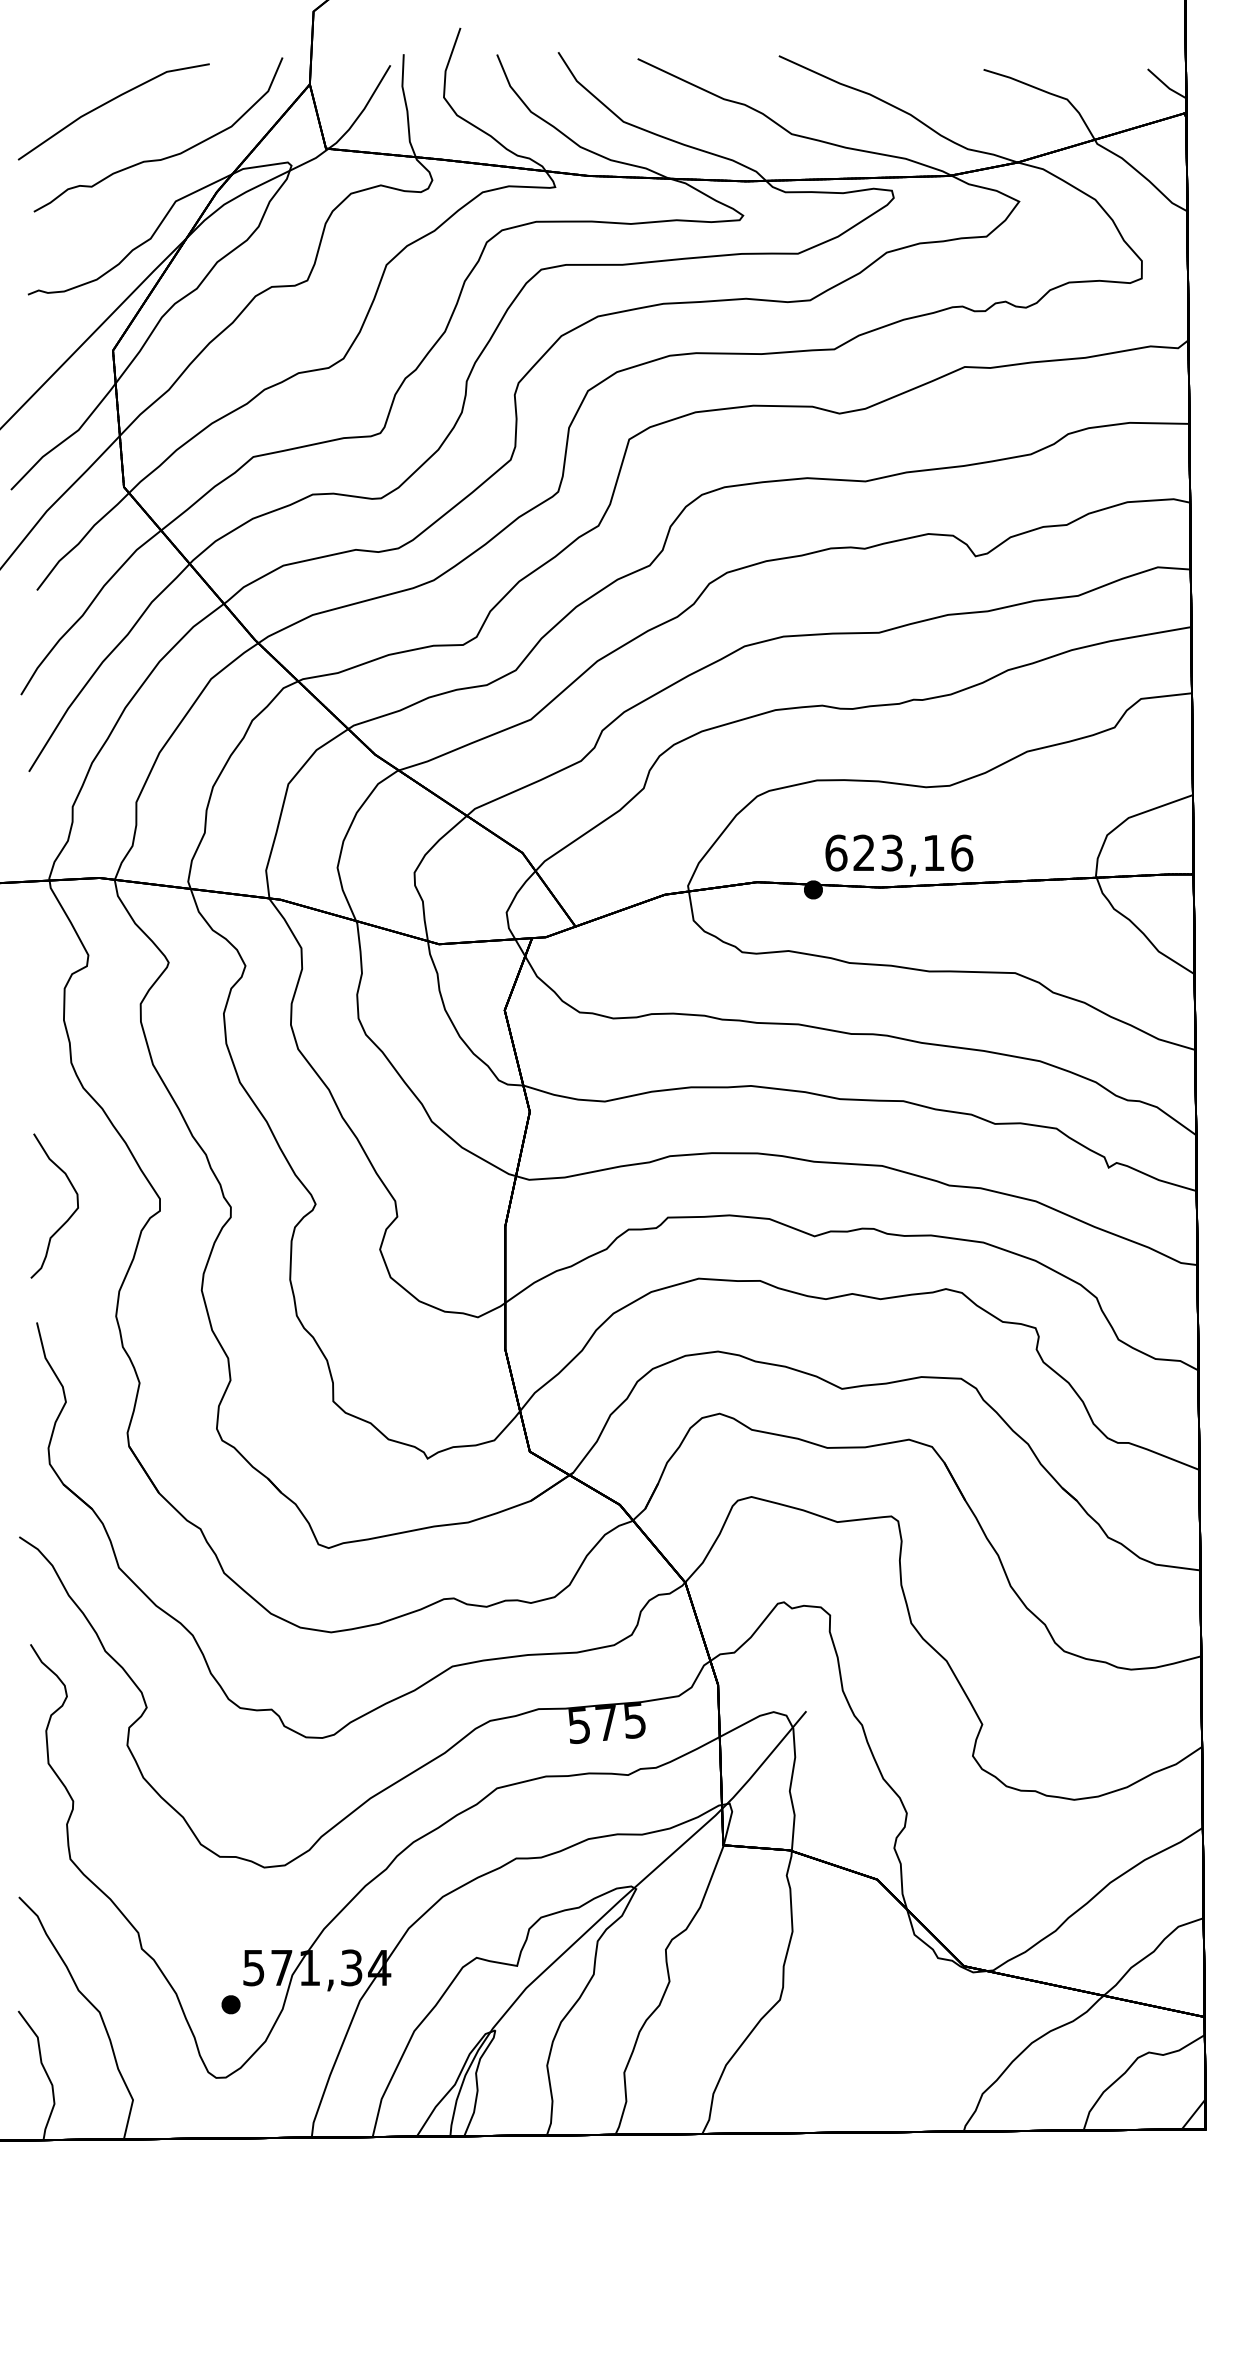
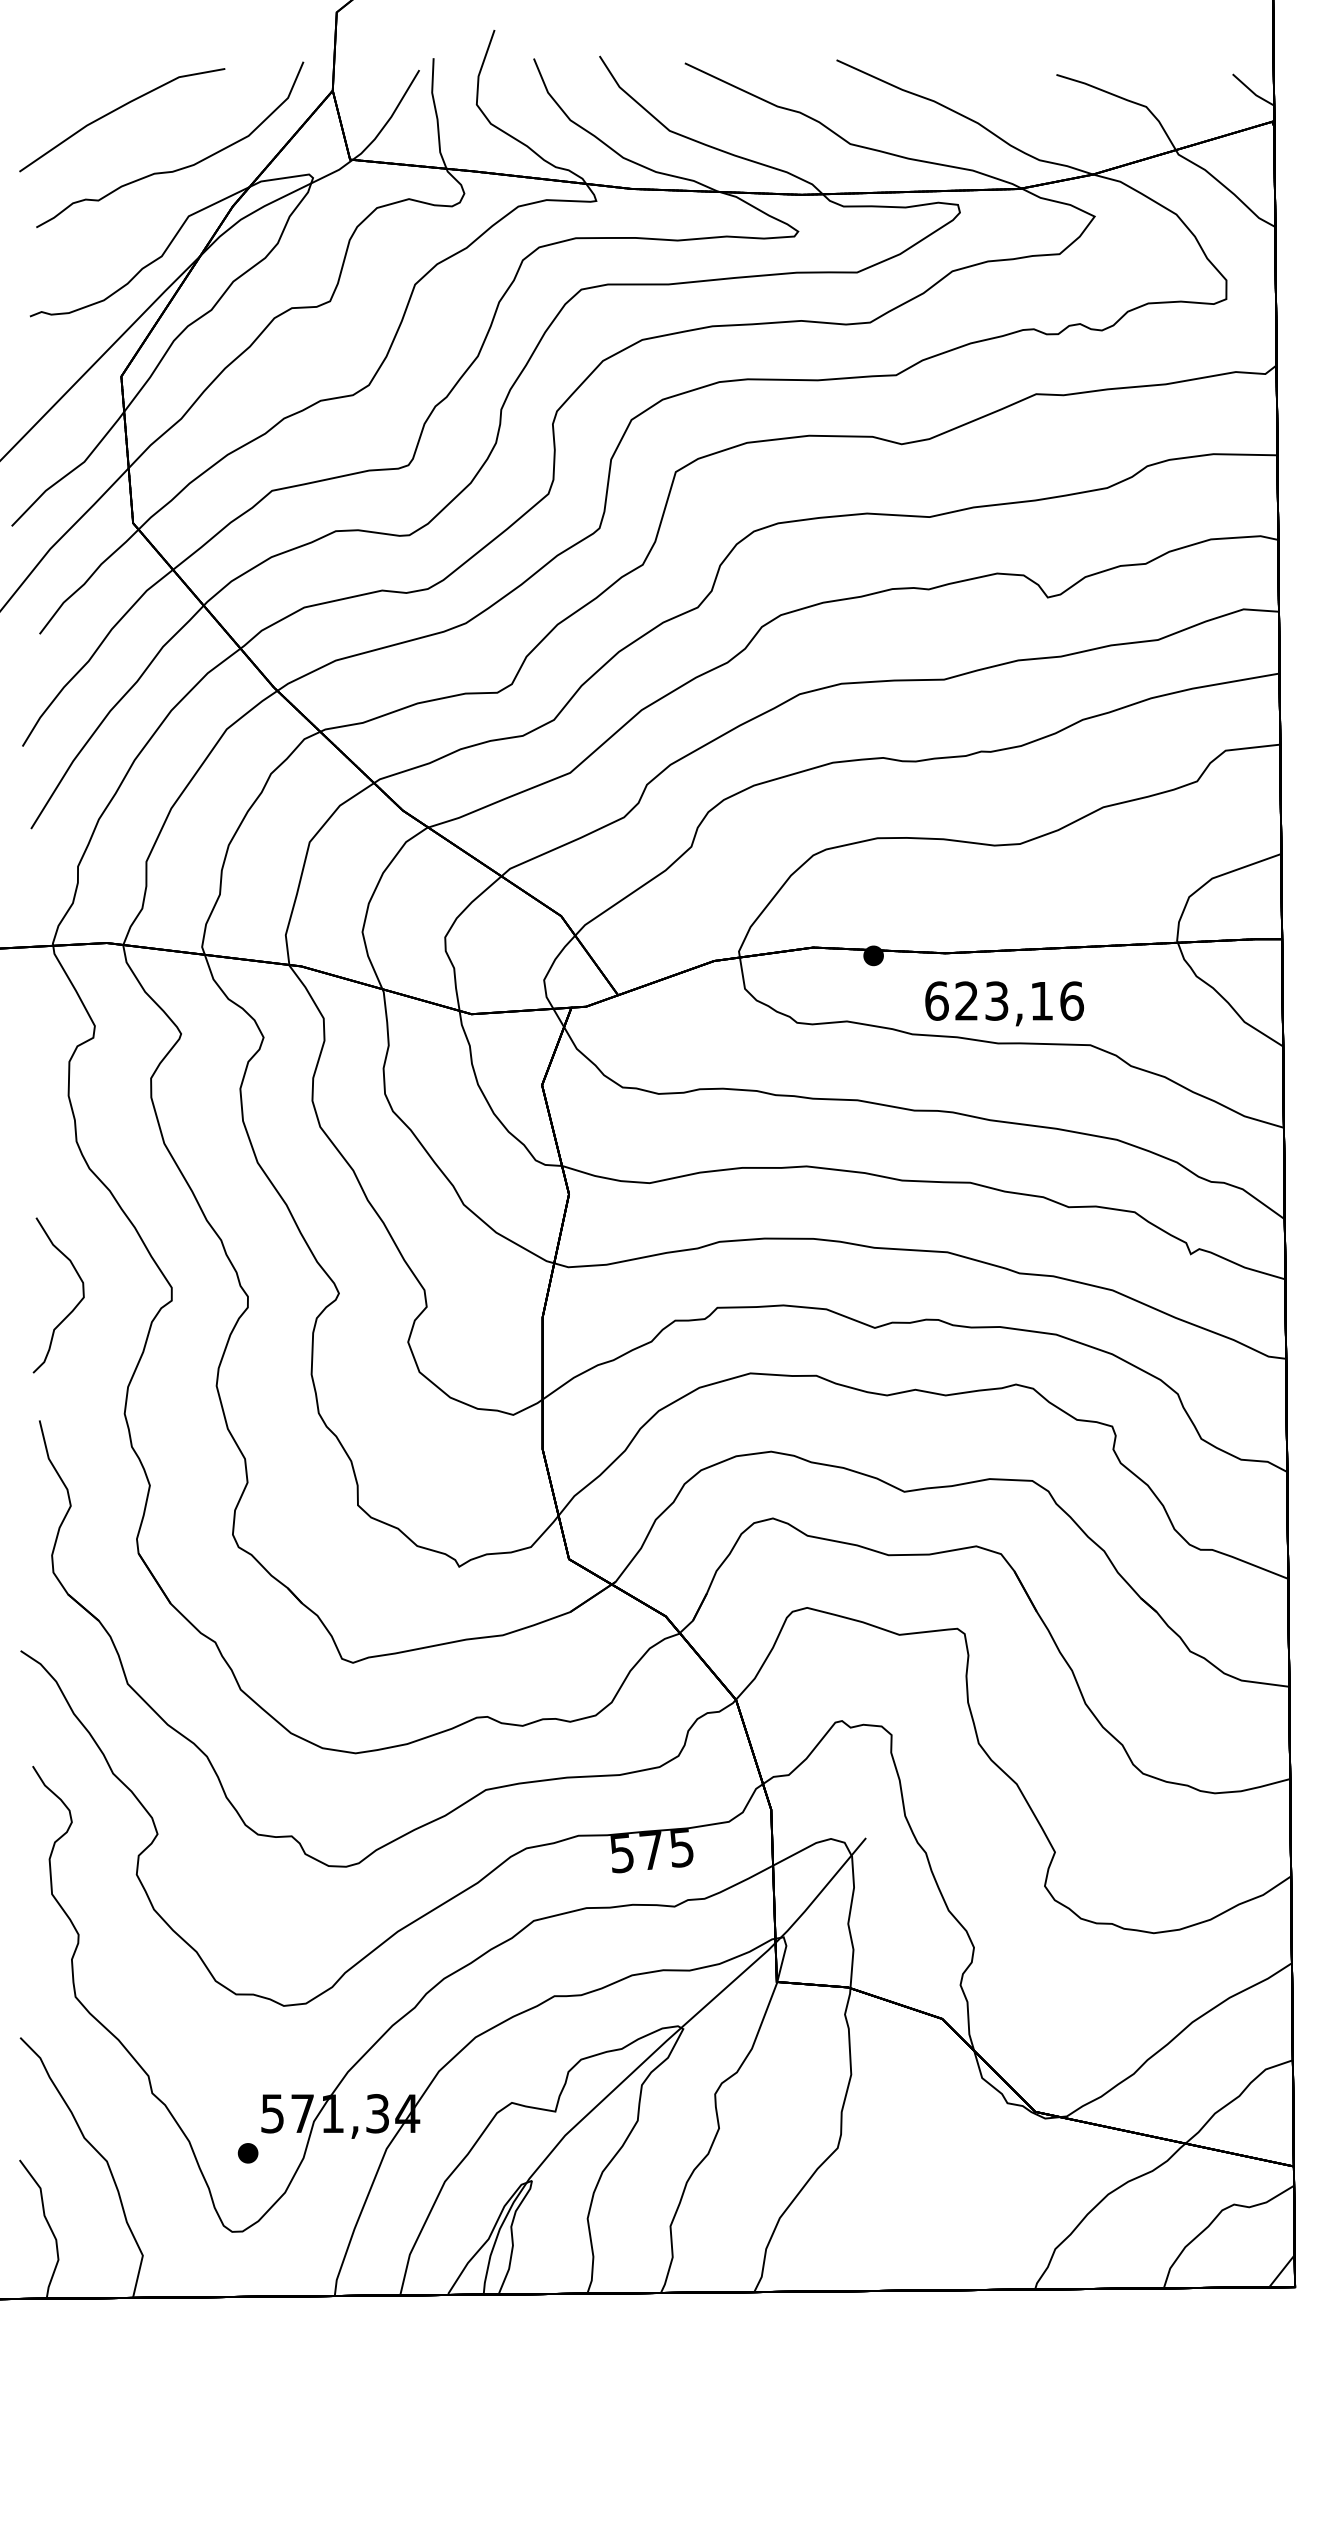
text: (899, 855) -> (1004, 1003), moved

